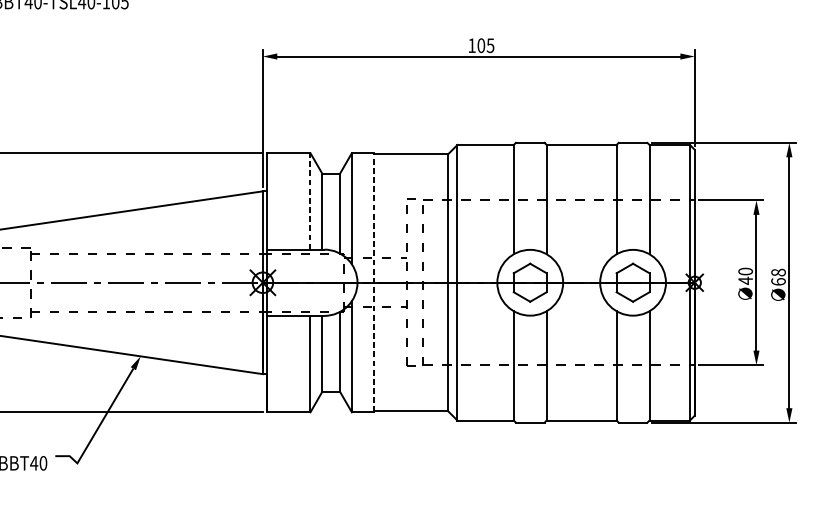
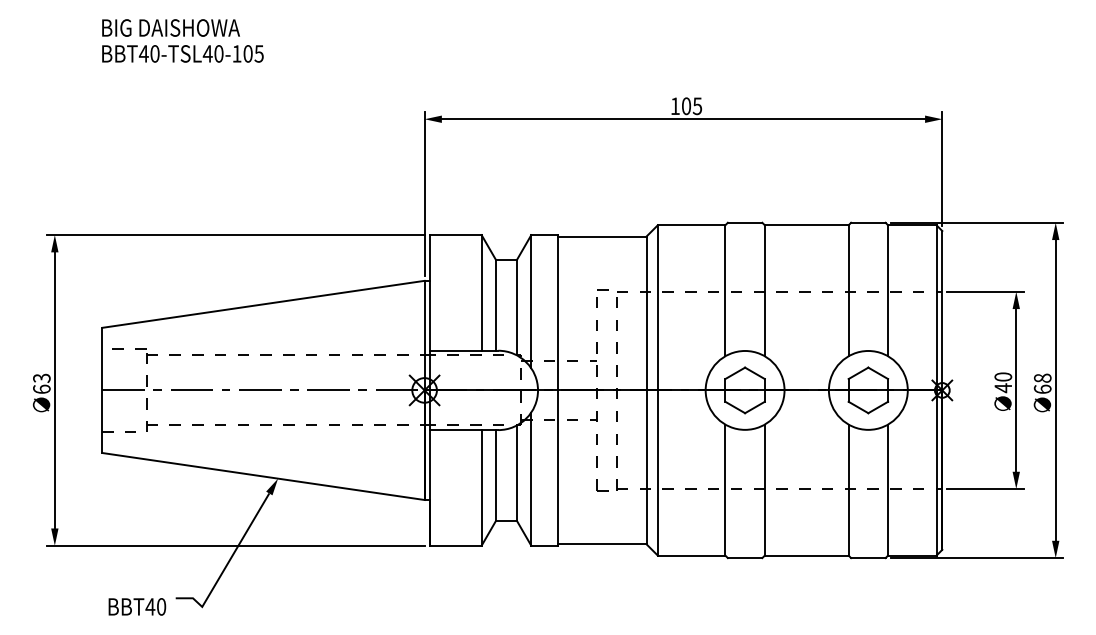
line: (310, 201) -> (481, 292), dashed -> solid
line: (373, 281) -> (557, 389), dashed -> solid

